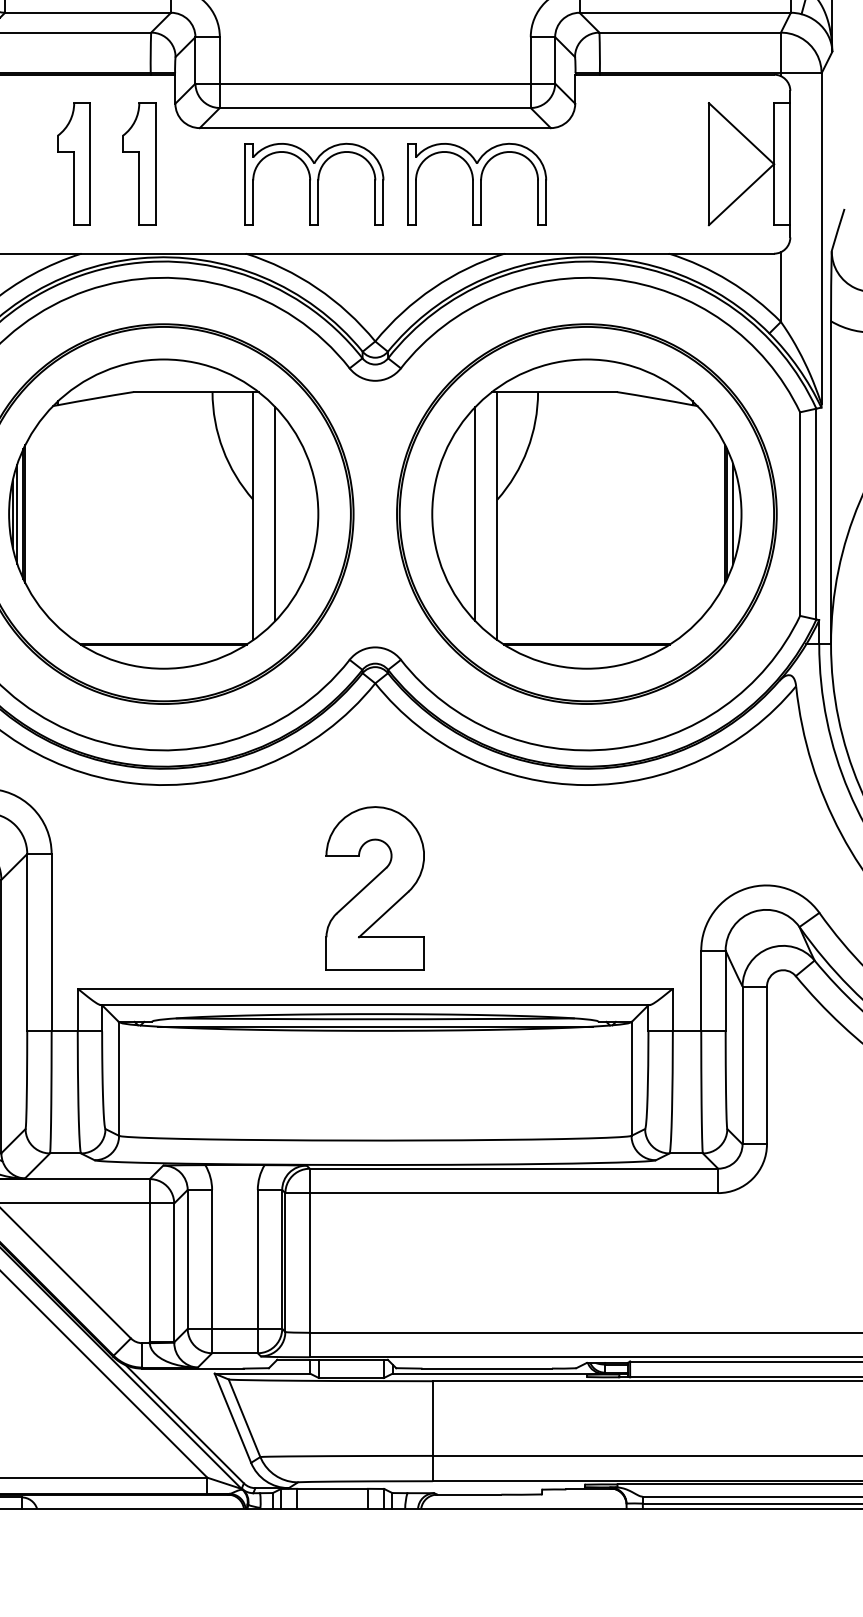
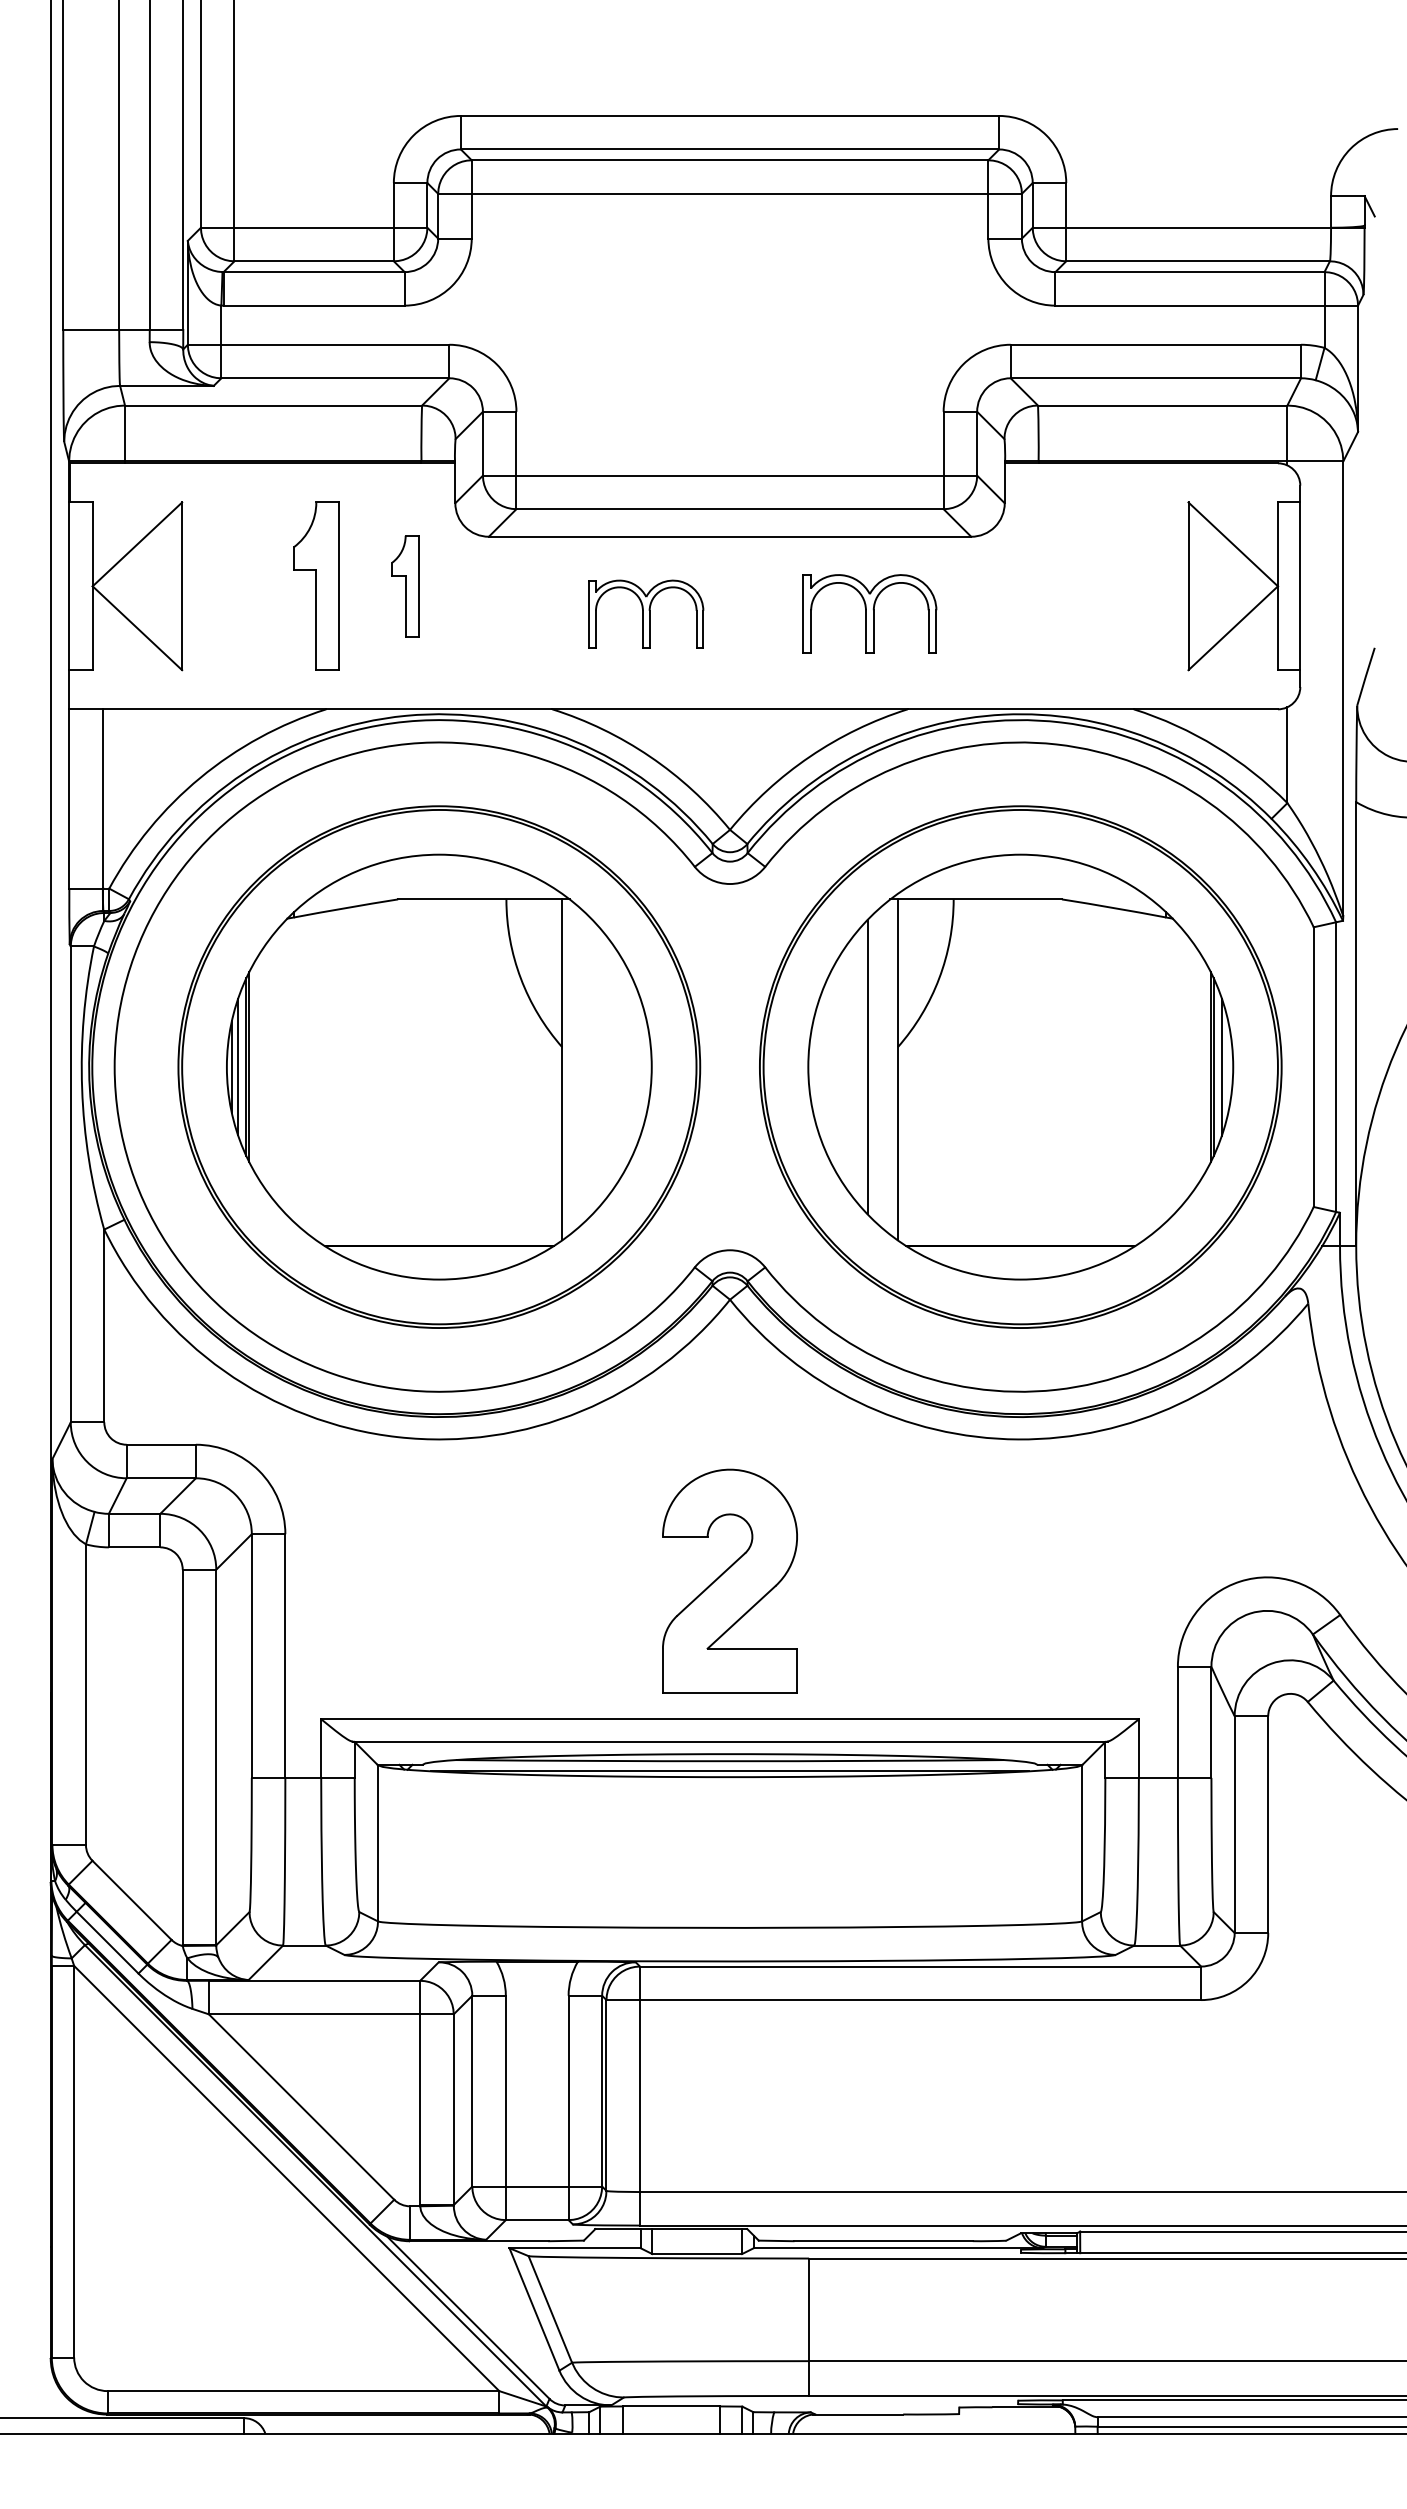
part: (139, 163) -> (405, 585), size x0.6
part: (314, 183) -> (646, 613), size x0.6
part: (476, 183) -> (869, 613), size x0.7
line: (275, 514) -> (592, 1067), removed

